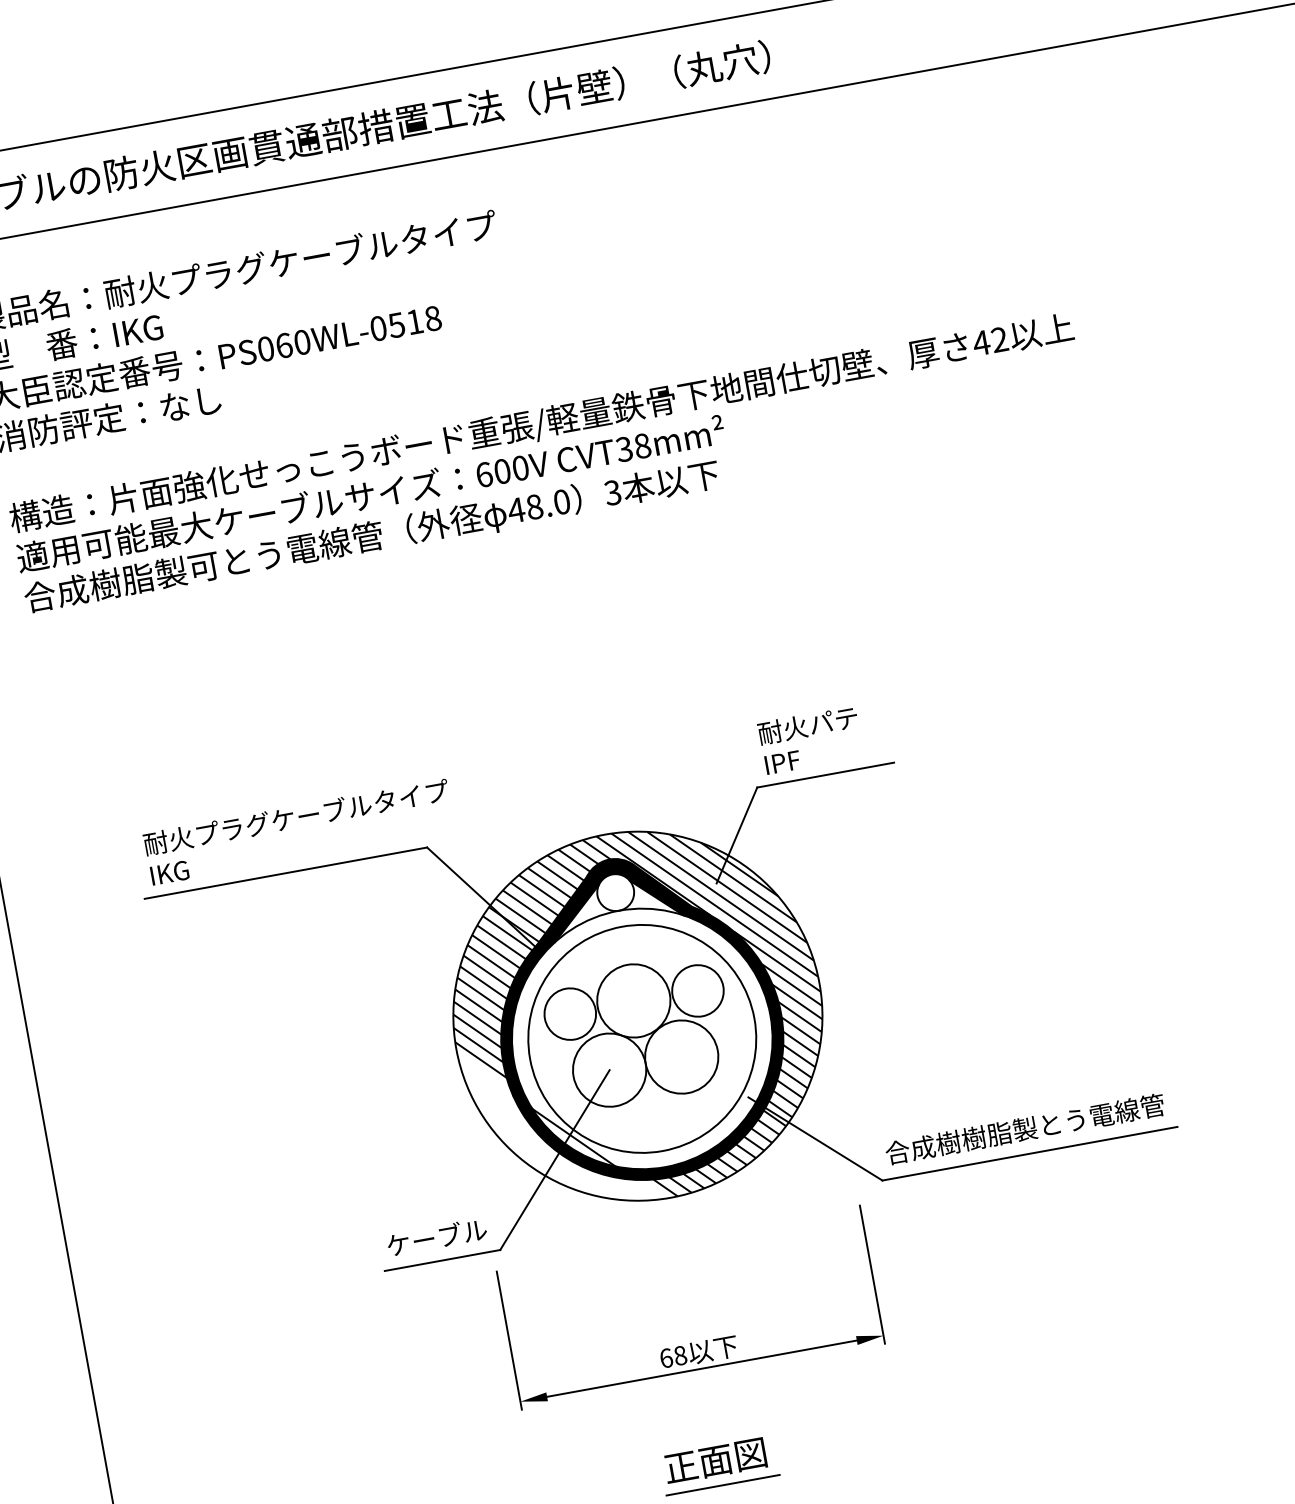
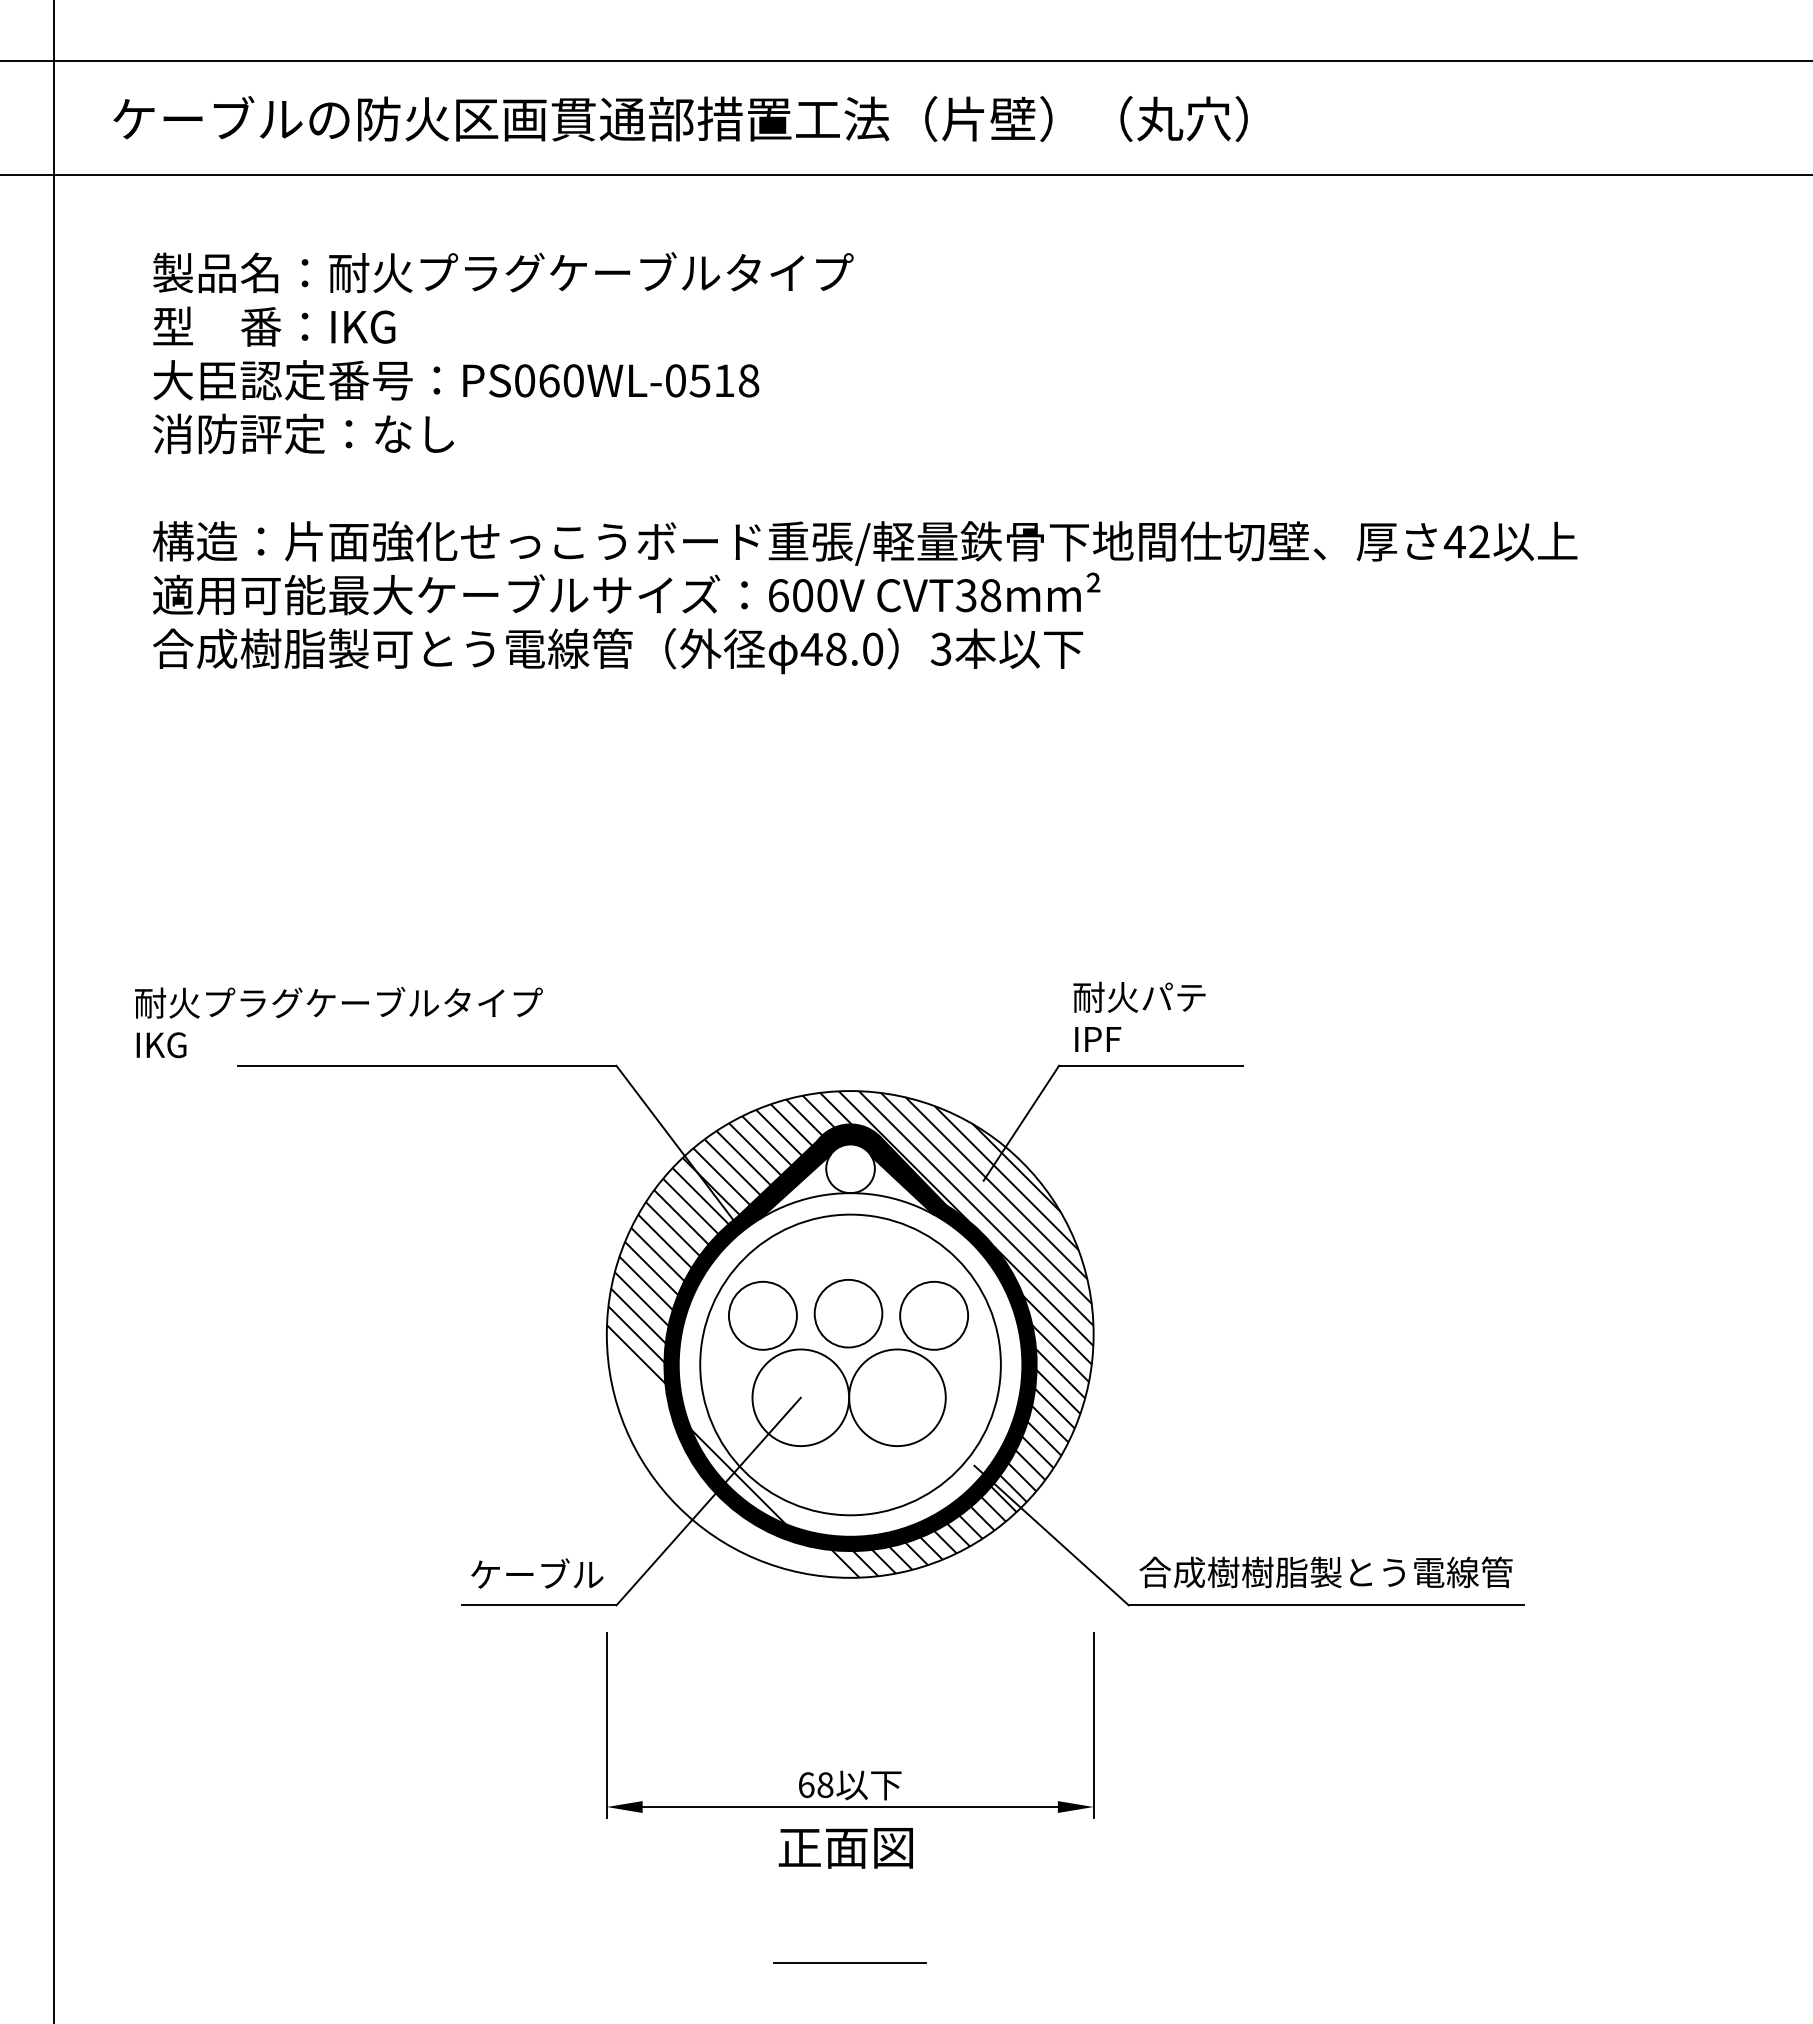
text: (298, 832) -> (338, 1022), moved
circle: (633, 1000) -> (848, 1313), size x0.7
text: (715, 1461) -> (845, 1848), moved

